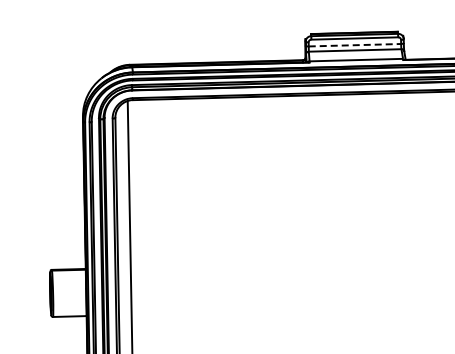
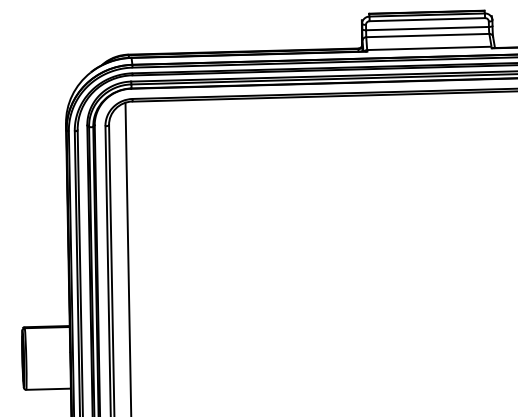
line: (355, 45) -> (428, 28), dashed -> solid

